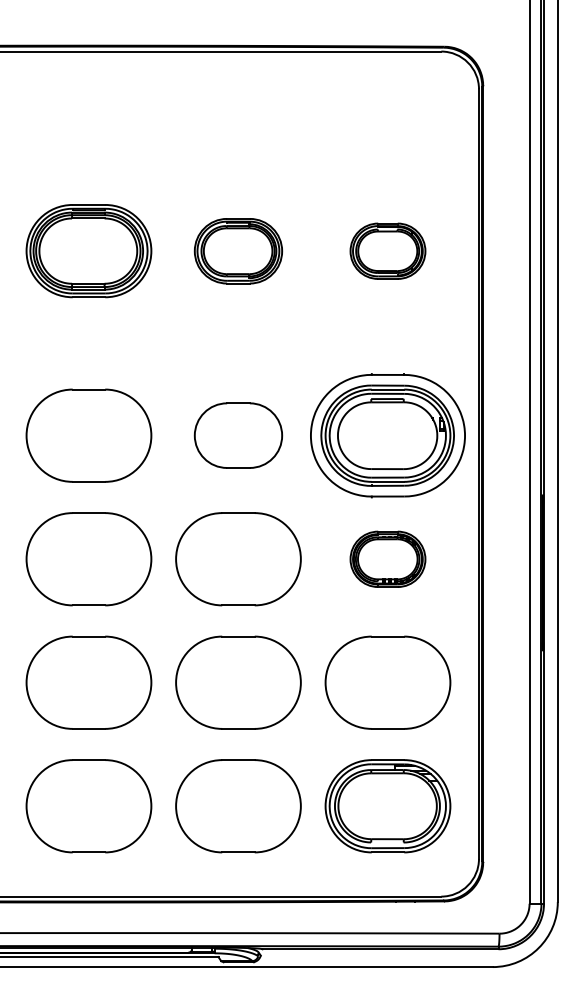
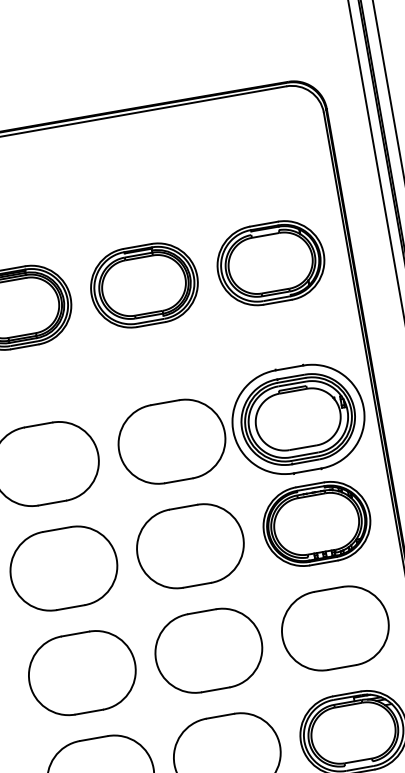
part: (238, 251) -> (144, 285), size x1.43
part: (387, 251) -> (270, 263), size x1.67
part: (238, 435) -> (171, 441), size x1.43
part: (387, 559) -> (316, 524), size x1.67

